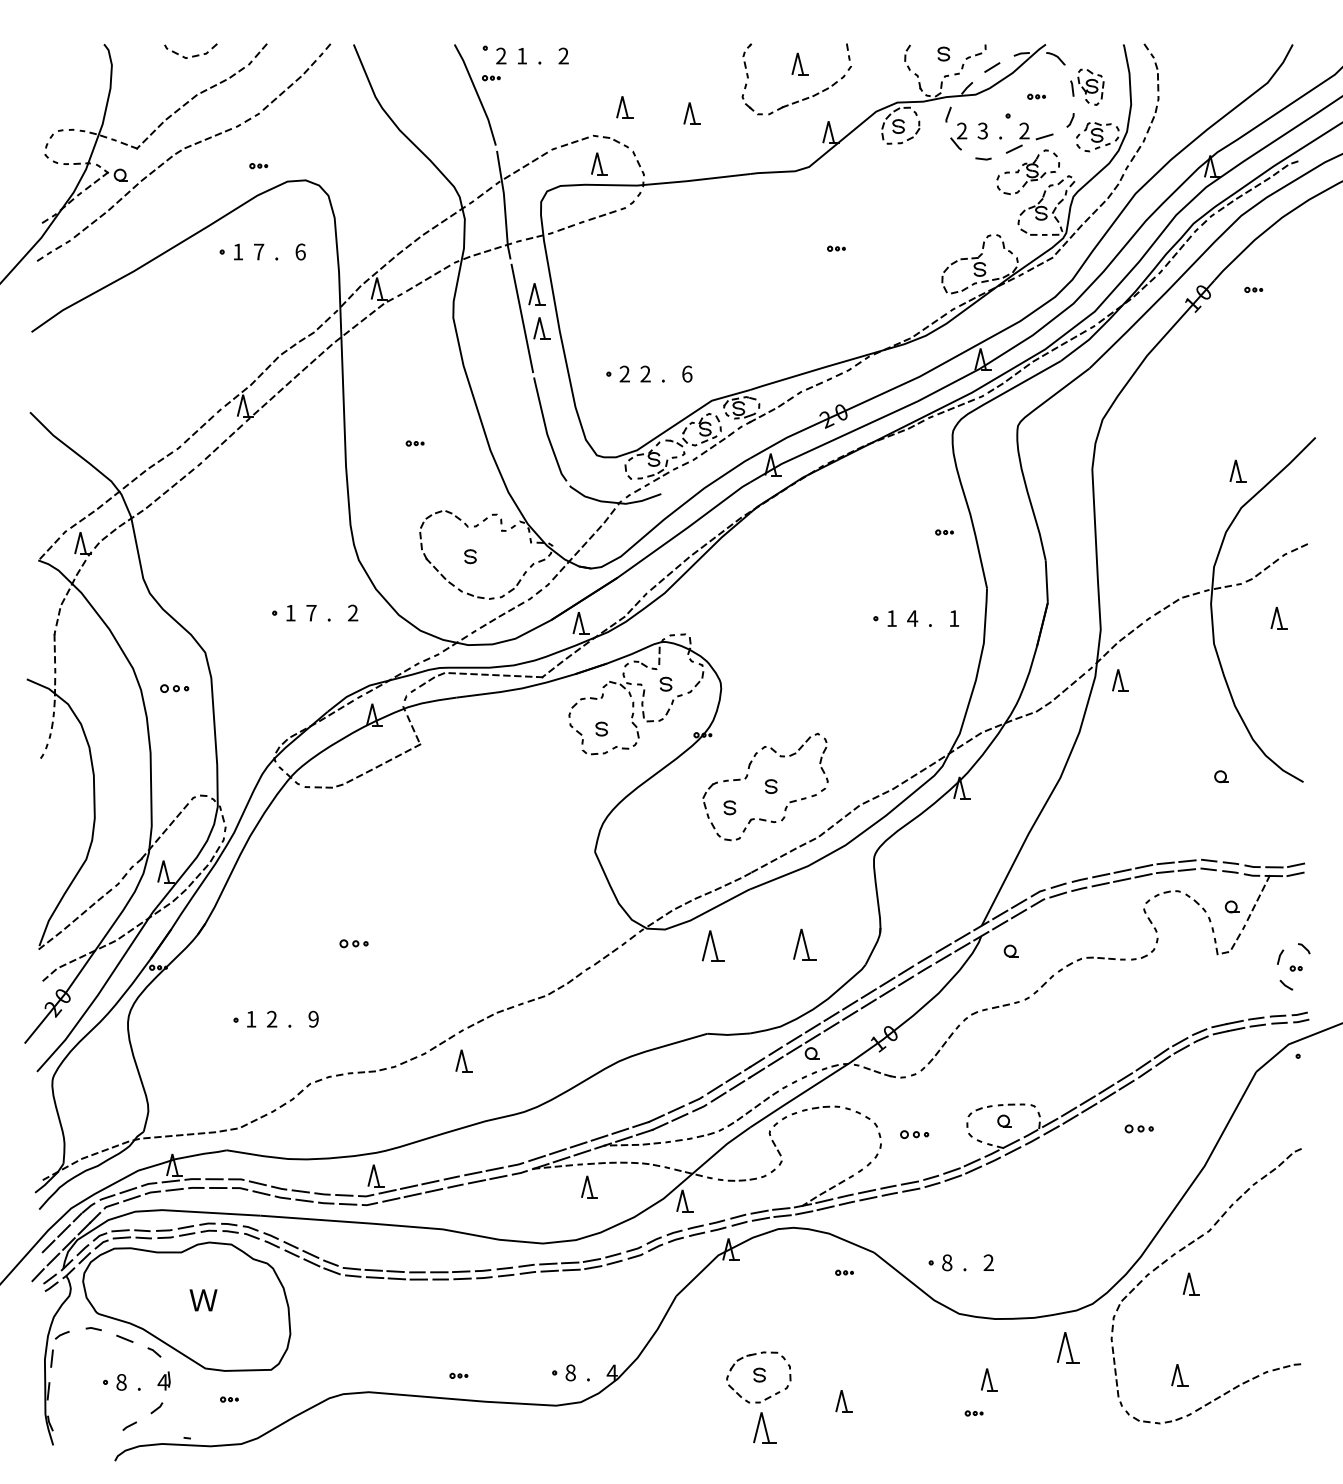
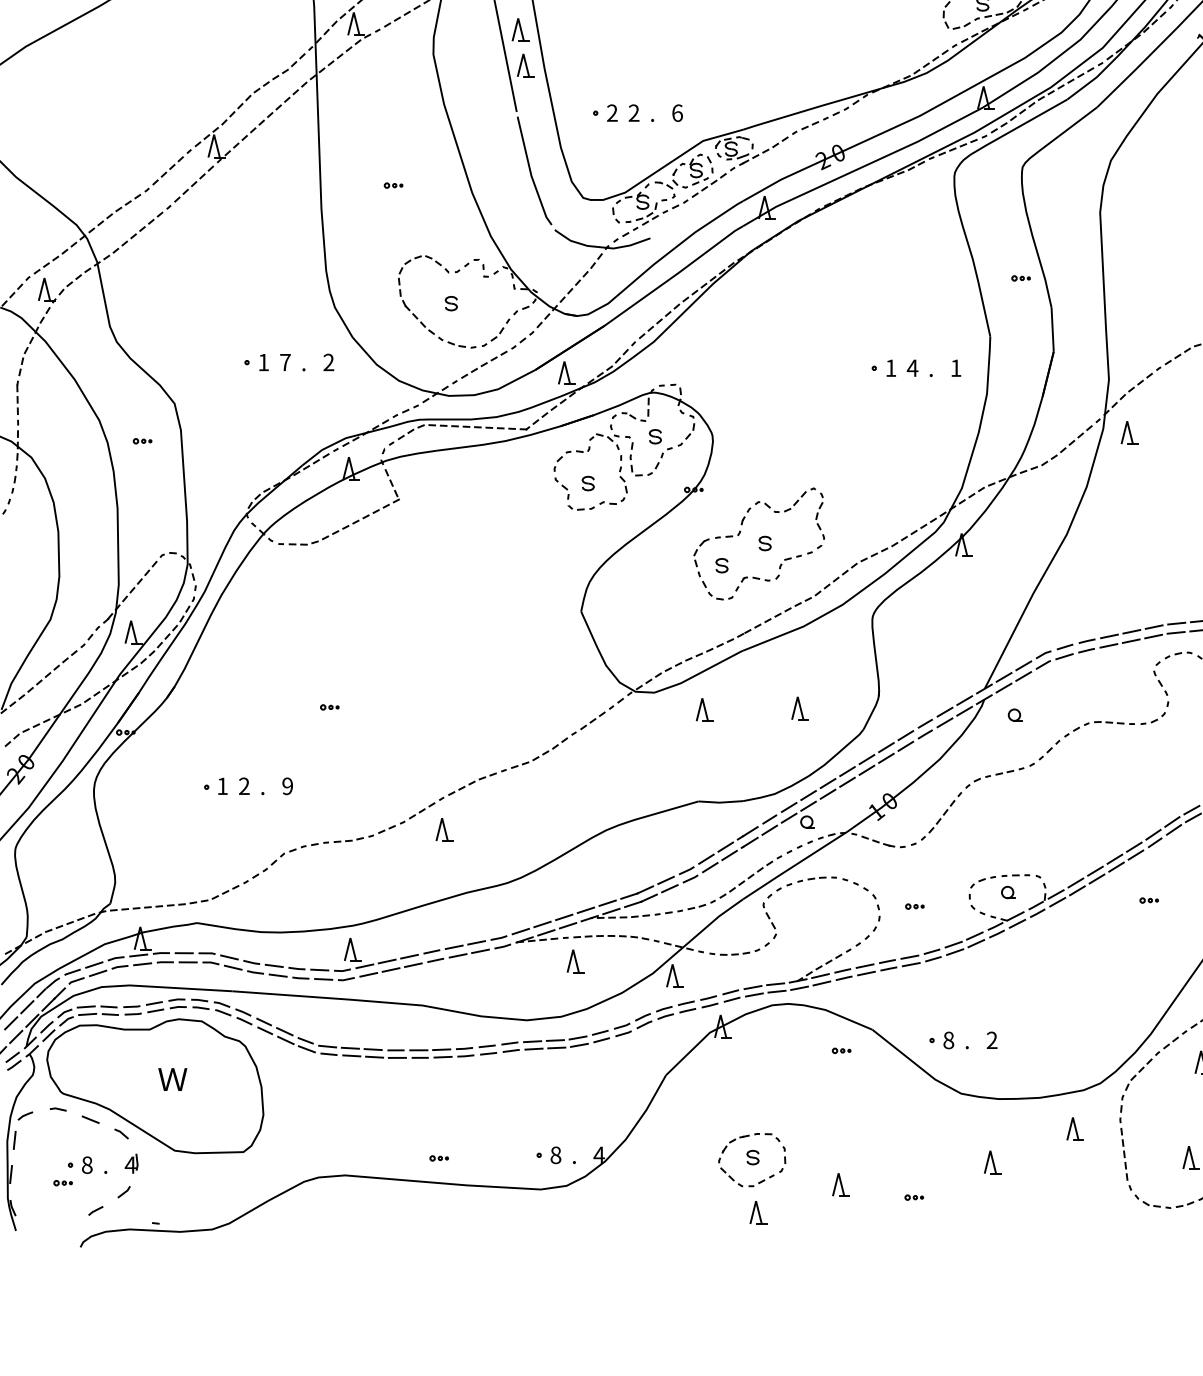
part: (944, 532) -> (1021, 278), moved
part: (174, 688) -> (142, 441), size x0.62
part: (353, 943) -> (329, 707), size x0.62
part: (804, 944) -> (799, 708), size x0.71
part: (712, 945) -> (703, 709), size x0.71
part: (1139, 1128) -> (1149, 900), size x0.62
part: (914, 1134) -> (914, 906), size x0.62
part: (1068, 1347) -> (1075, 1128), size x0.71
part: (229, 1399) -> (63, 1183), moved
part: (973, 1413) -> (913, 1197), moved
part: (764, 1427) -> (758, 1212), size x0.71

